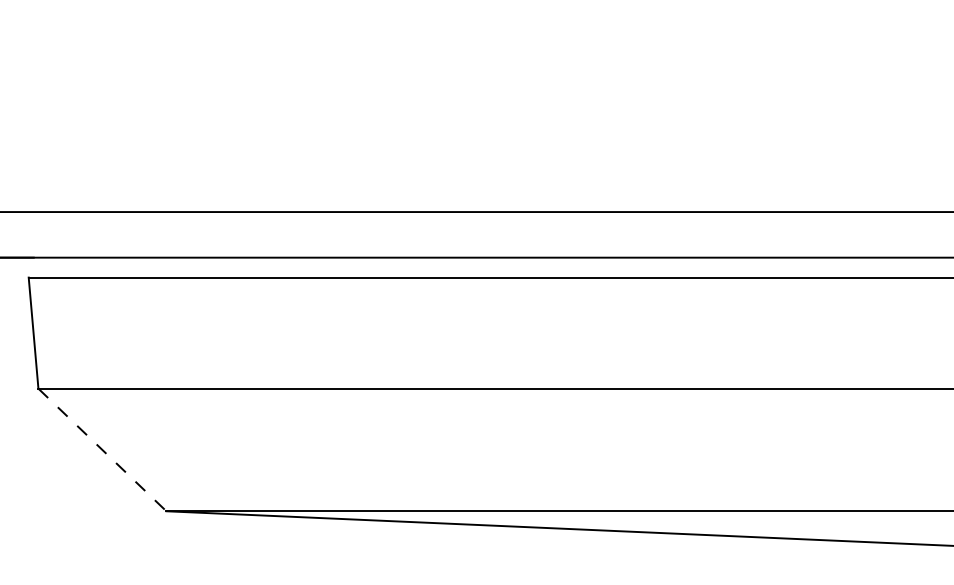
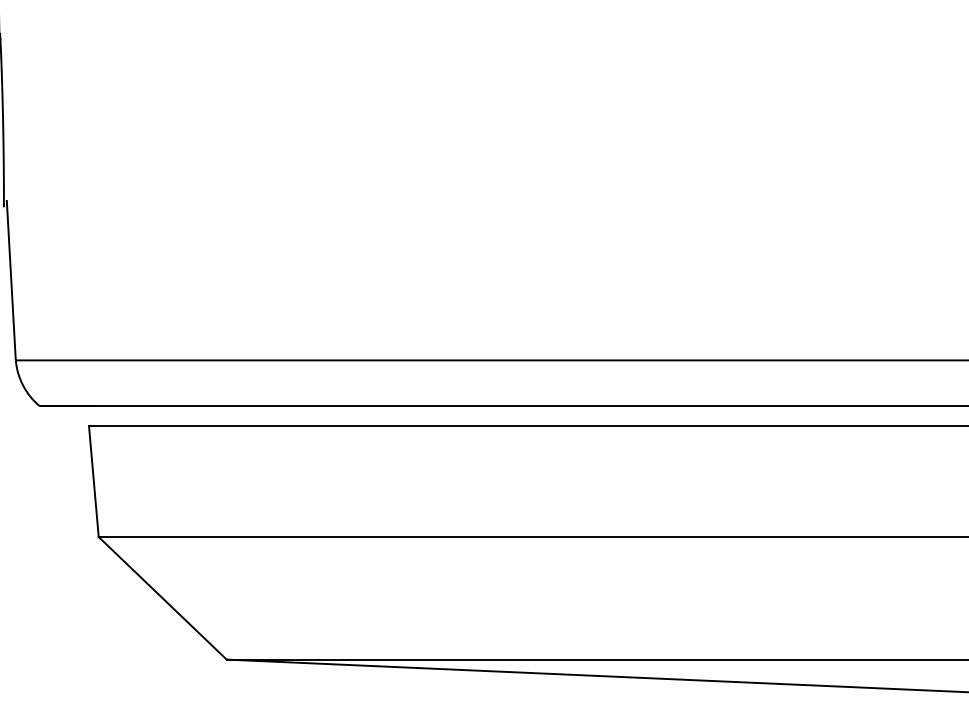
line: (102, 450) -> (162, 598), dashed -> solid

